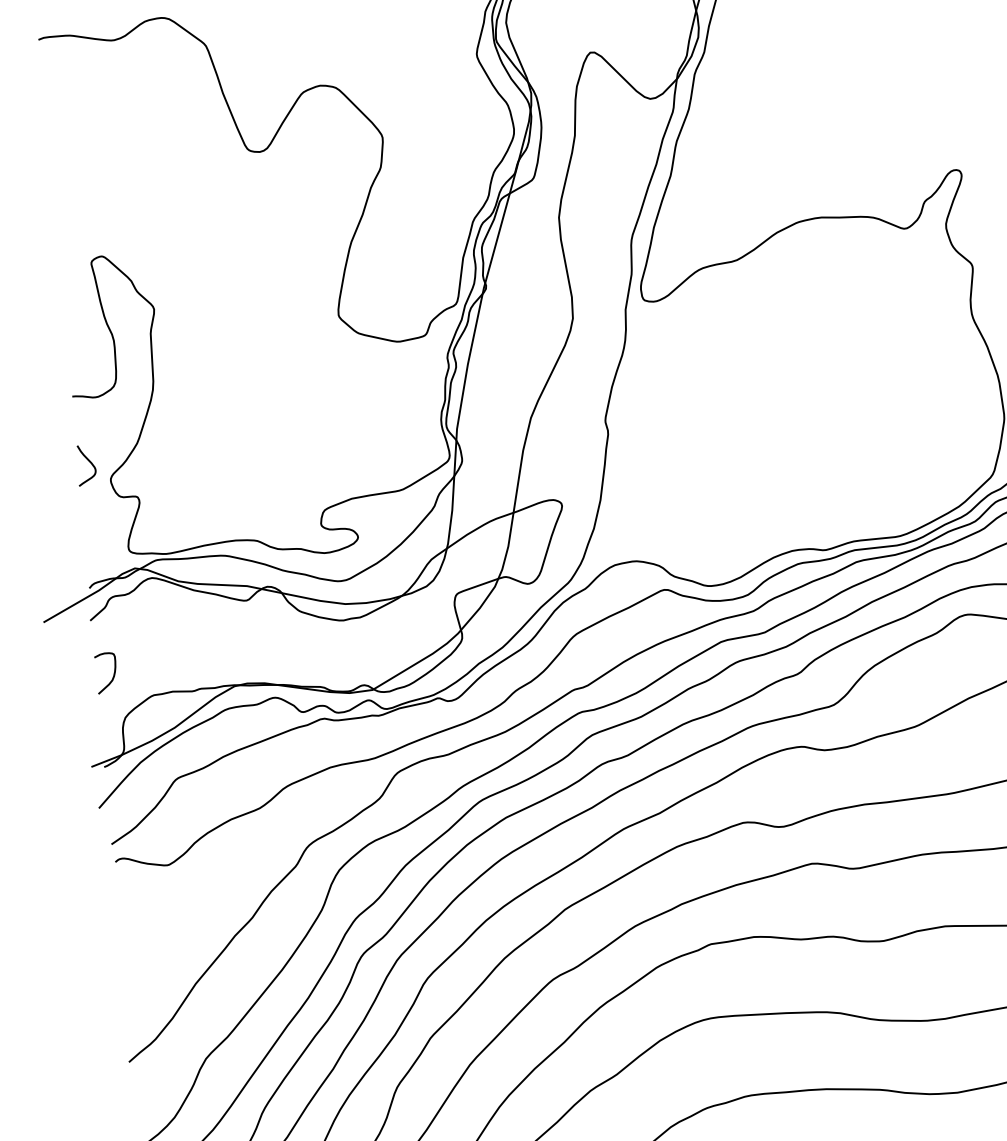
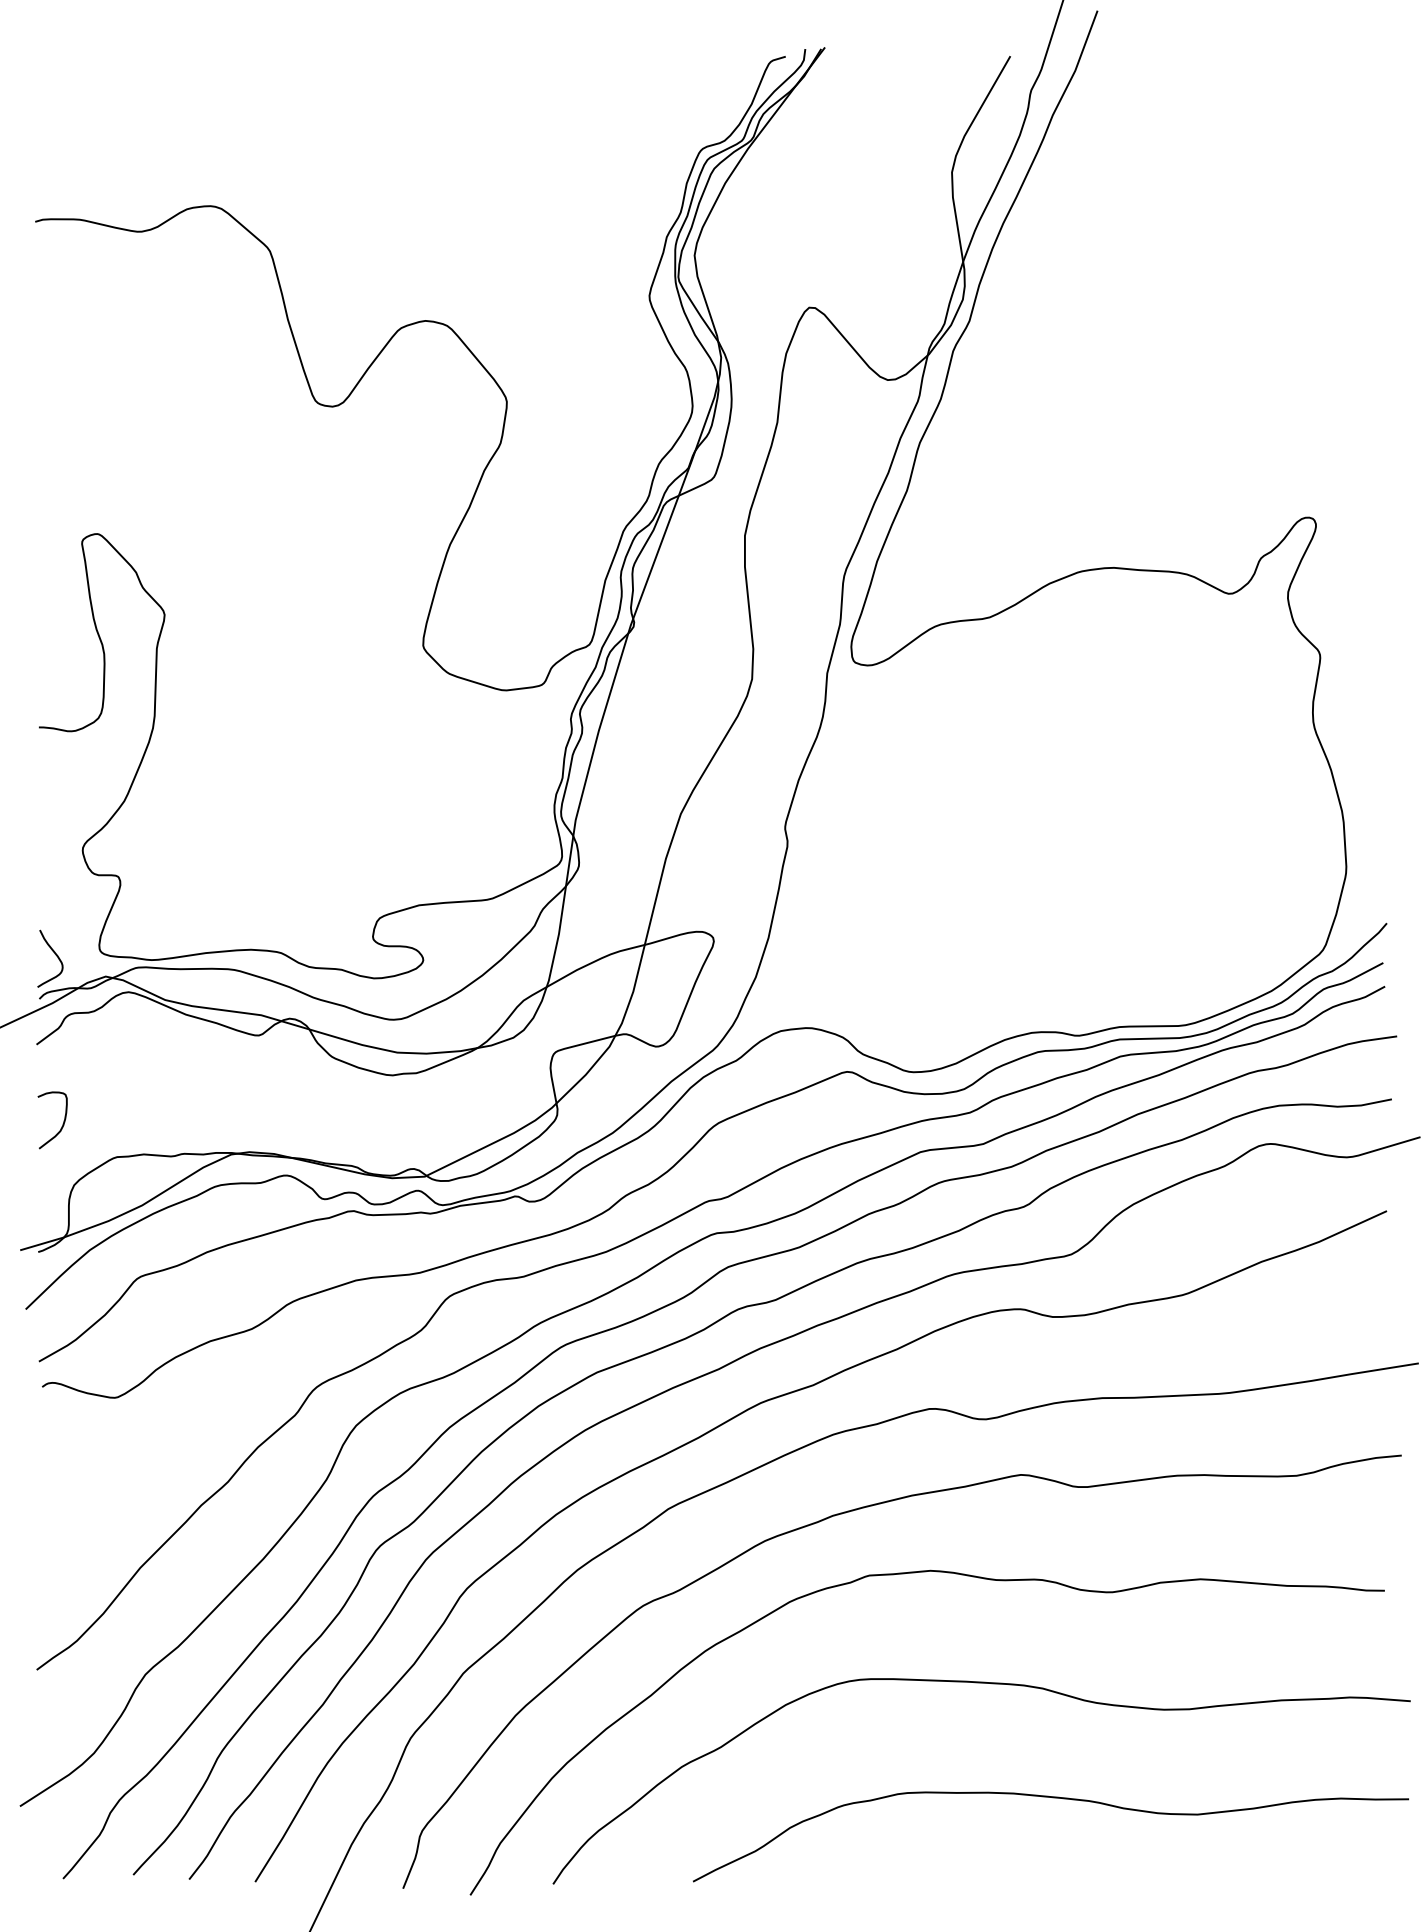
curve: (89, 462) -> (55, 955), moved

